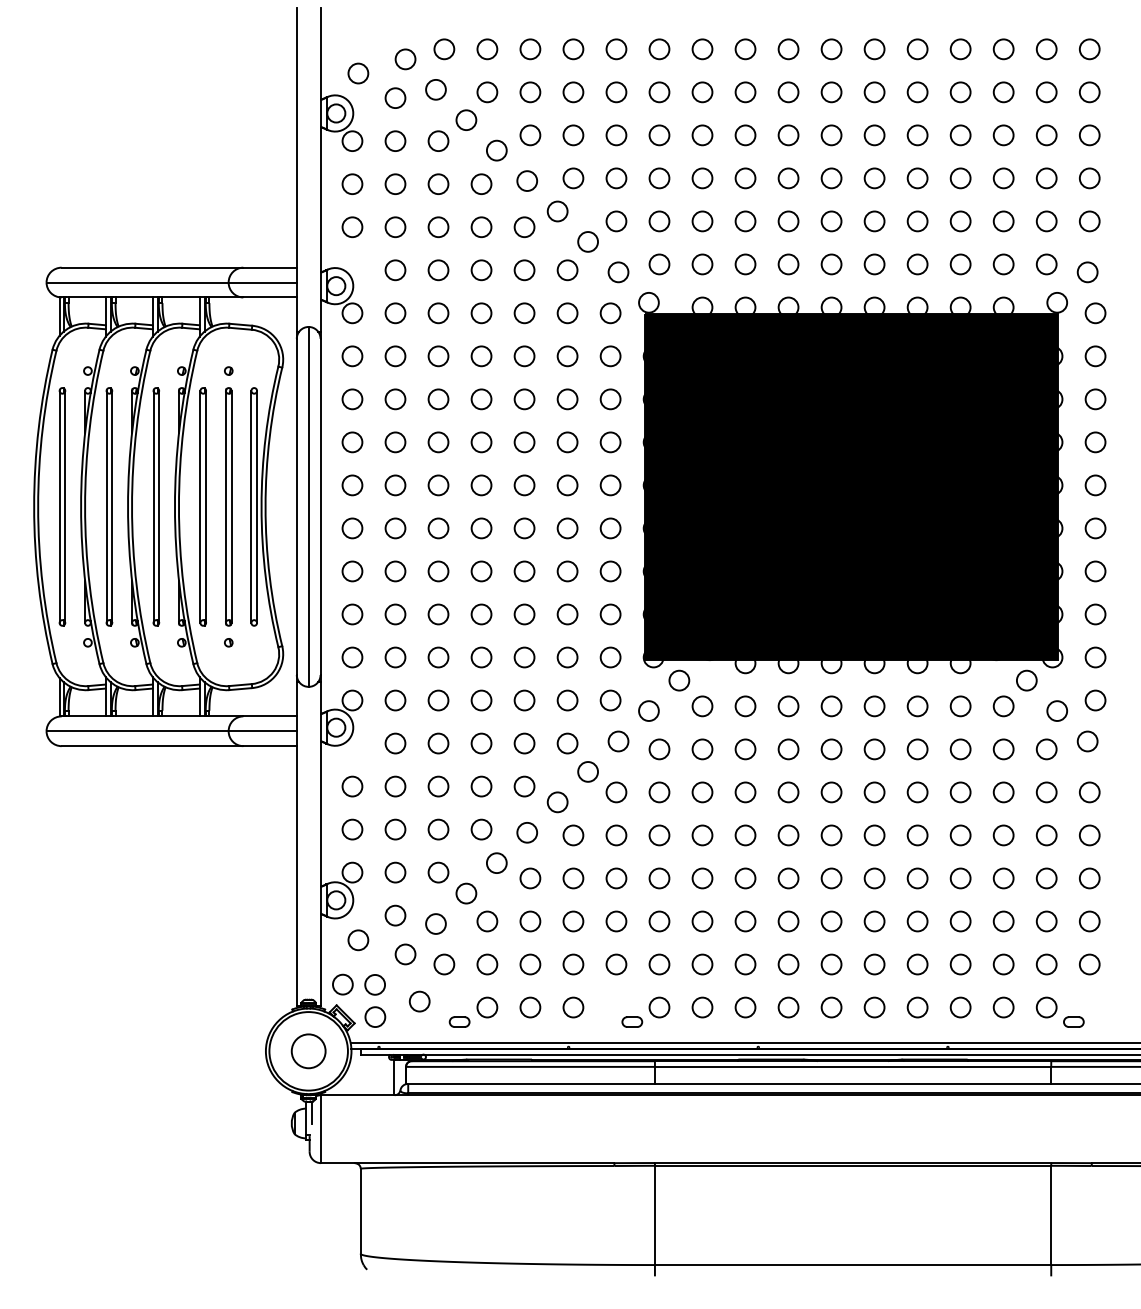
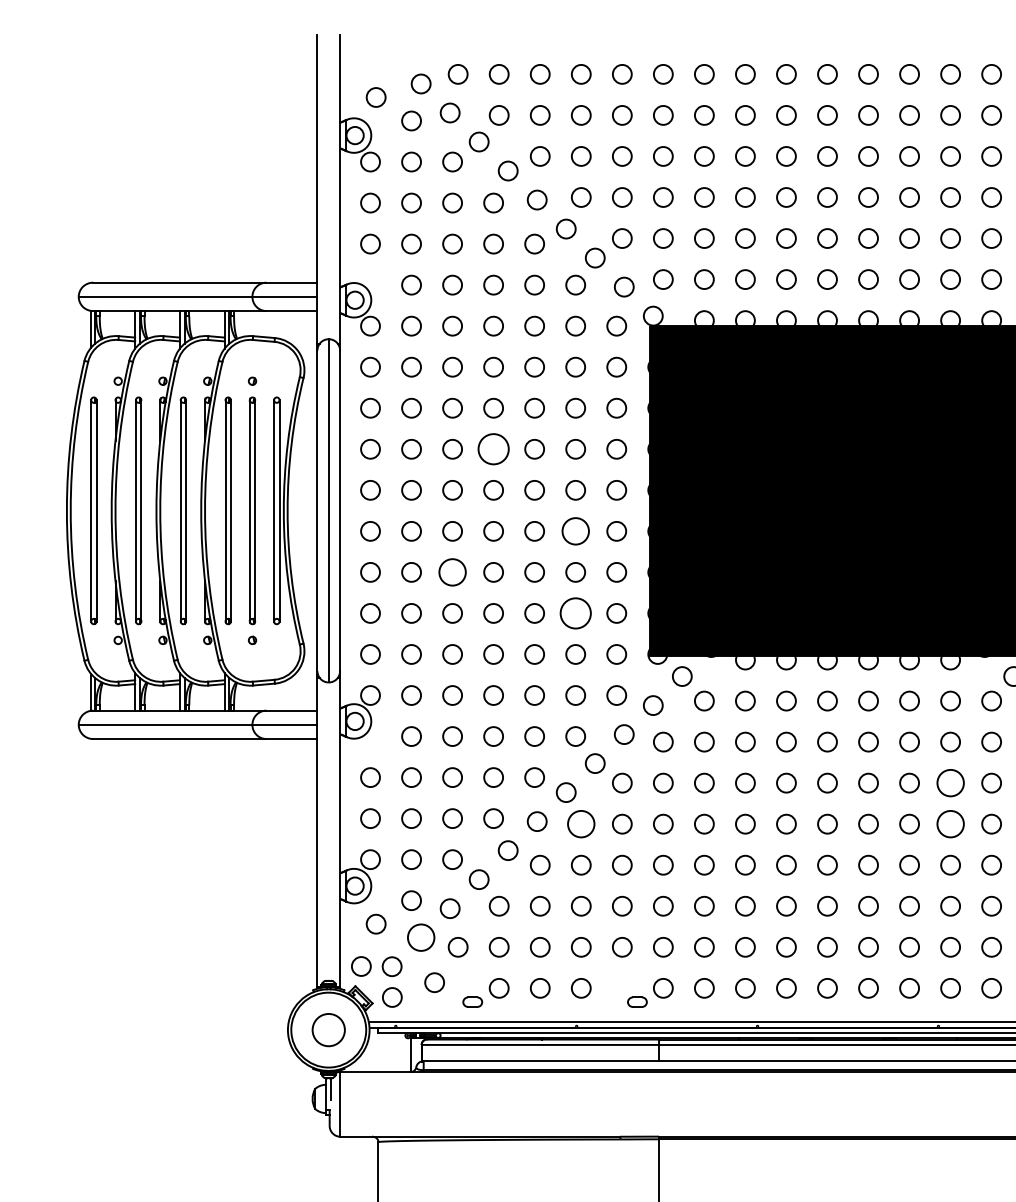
circle: (481, 442) -> (493, 449), size x1.6
circle: (567, 528) -> (575, 531), size x1.4
circle: (438, 571) -> (452, 572), size x1.4
circle: (567, 614) -> (575, 613), size x1.6
circle: (960, 792) -> (950, 783), size x1.4
circle: (573, 835) -> (581, 824), size x1.4
circle: (960, 835) -> (950, 824), size x1.4
circle: (405, 954) -> (421, 937), size x1.4

